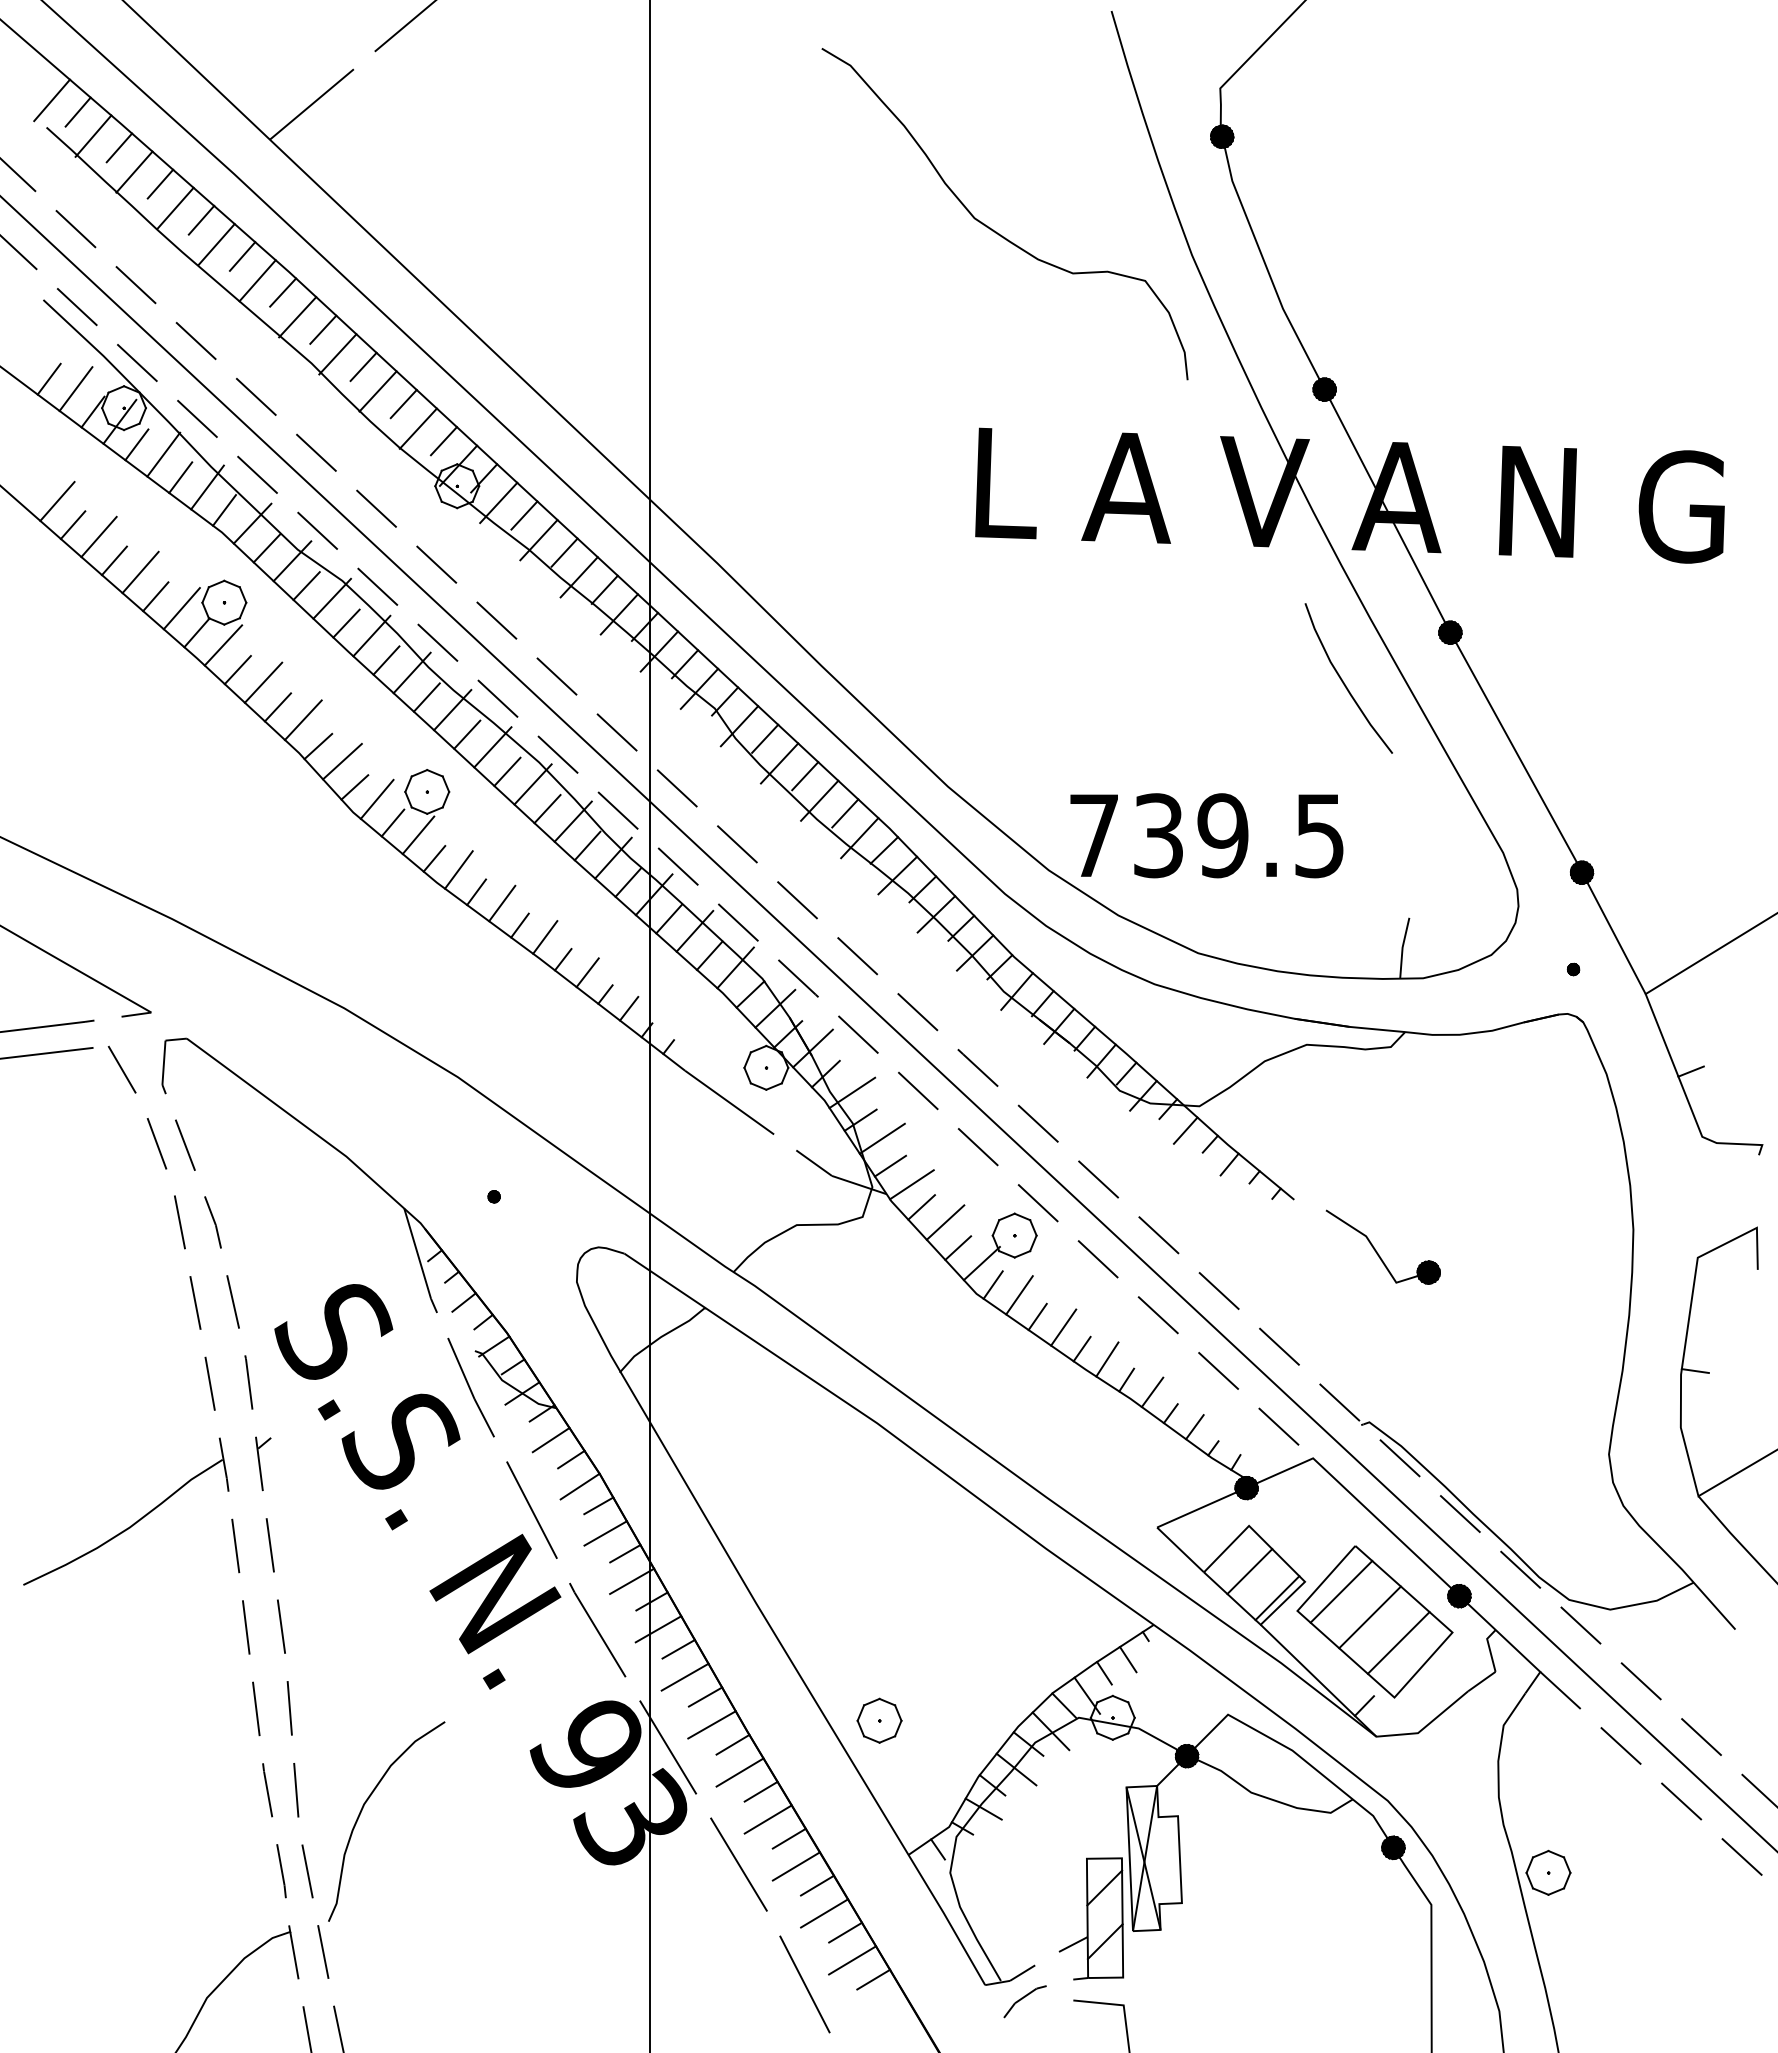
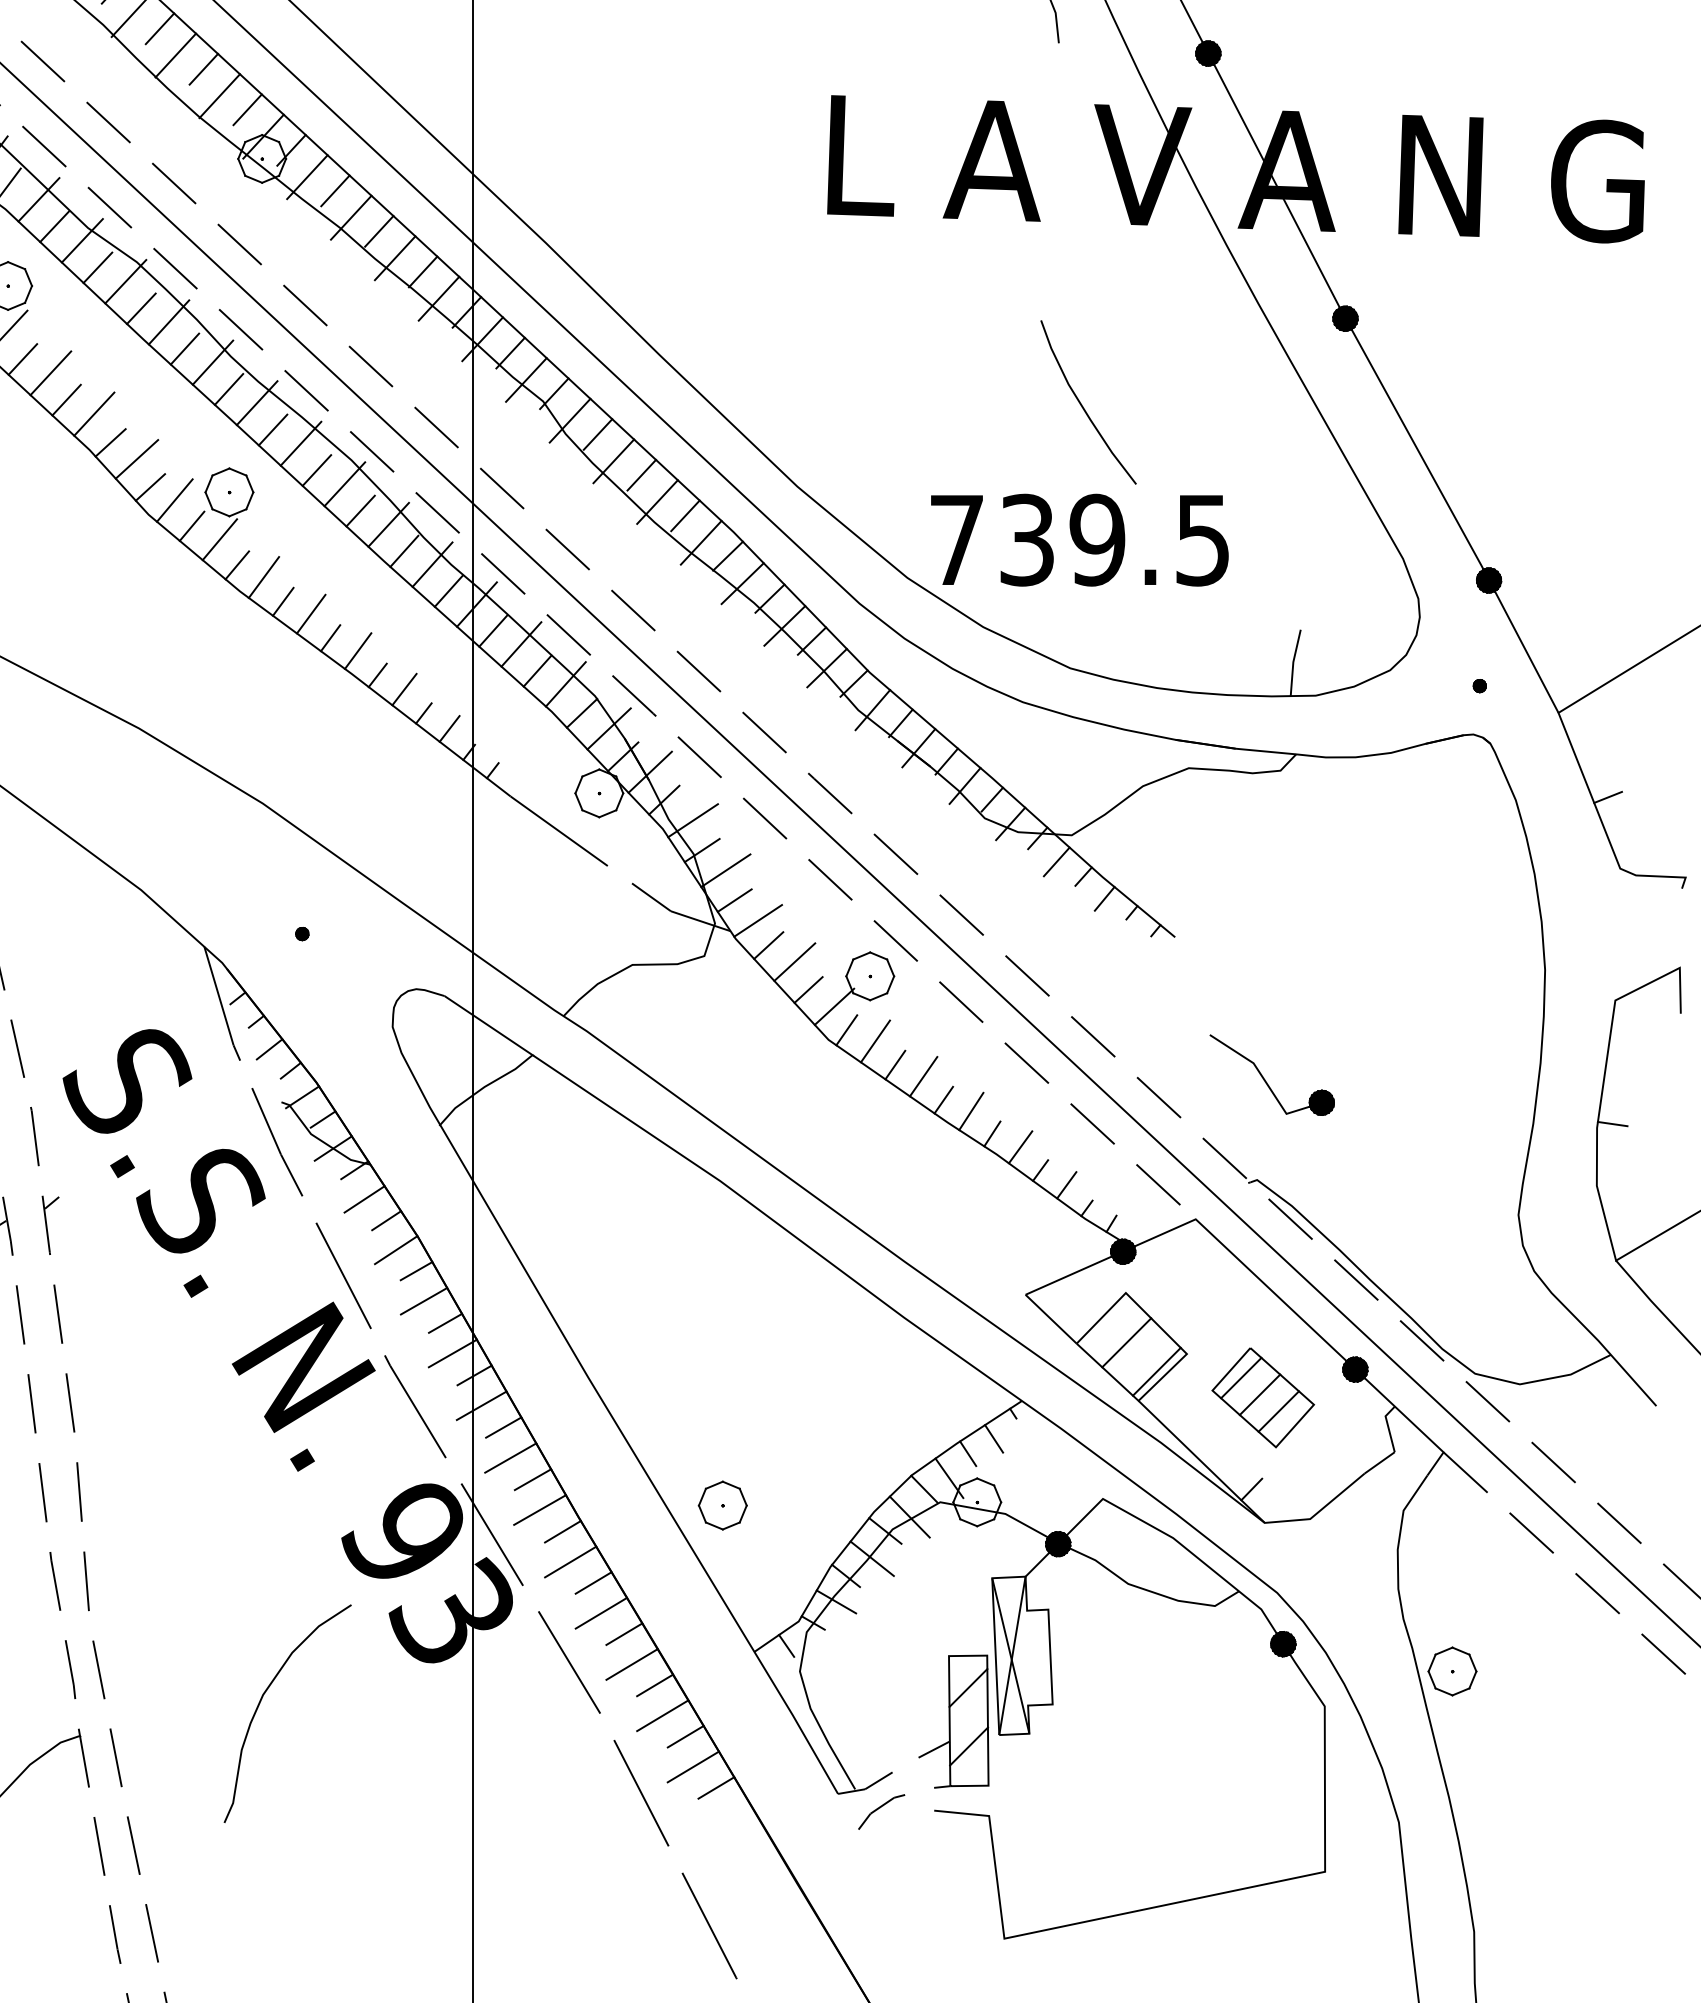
curve: (1343, 680) -> (1082, 404), moved
part: (1377, 1251) -> (1265, 1079), moved
part: (1374, 1621) -> (1262, 1397), size x0.6
curve: (361, 1813) -> (260, 1704), moved

